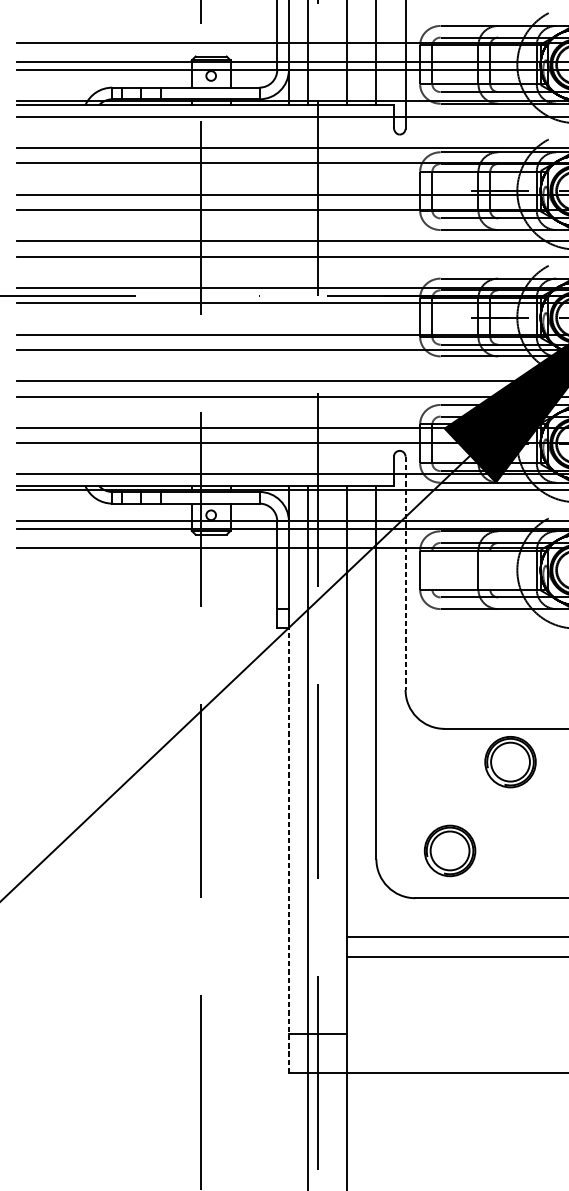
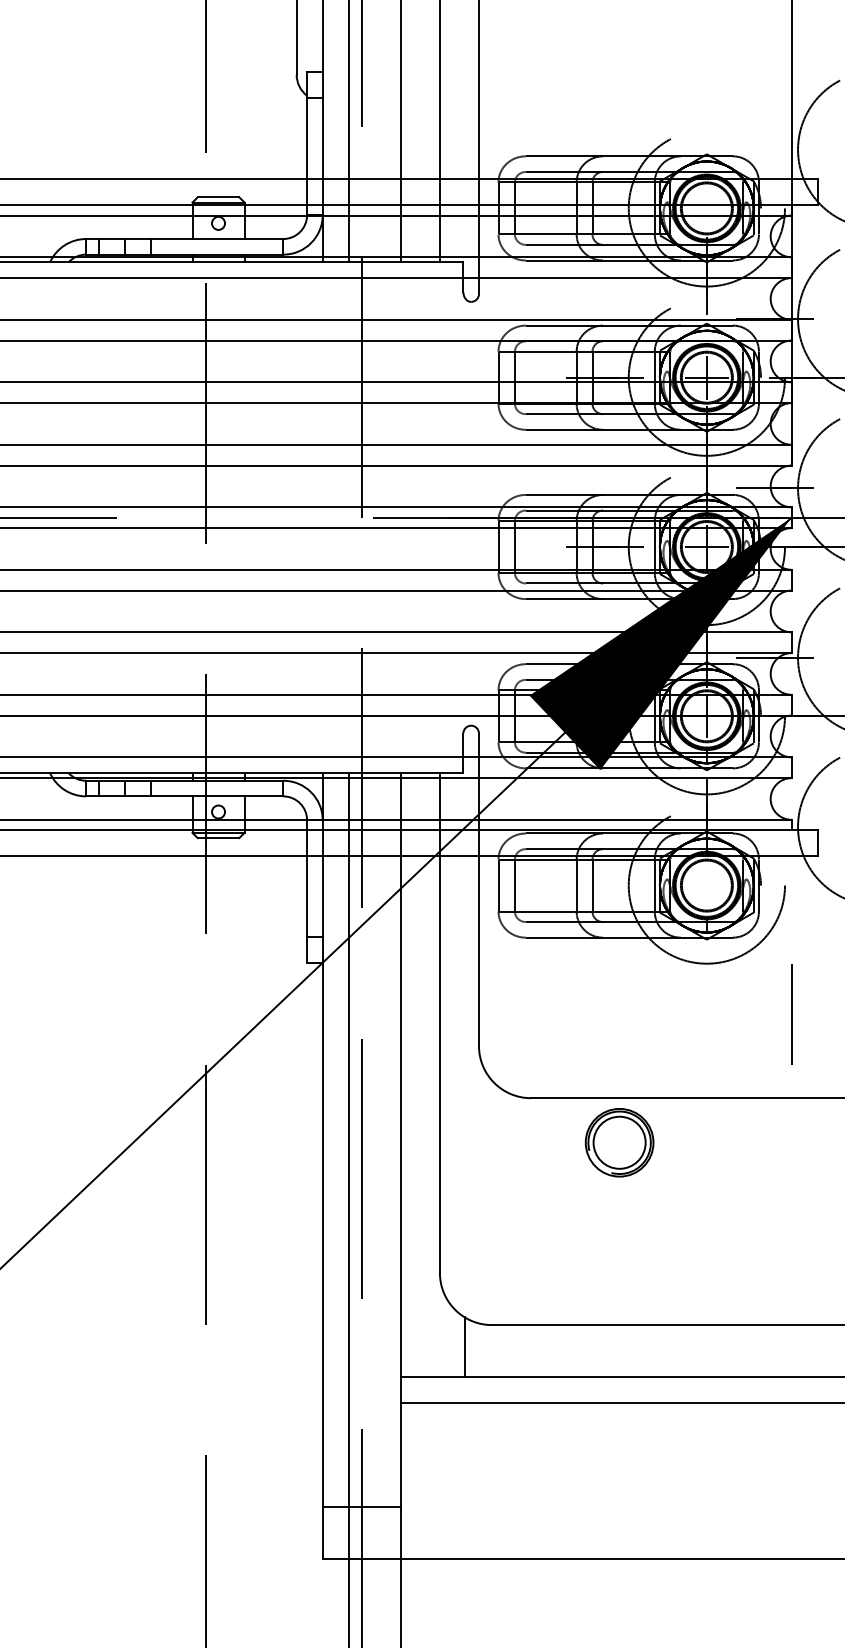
line: (432, 570) -> (514, 885), added
line: (490, 570) -> (592, 885), added
line: (405, 573) -> (478, 890), dashed -> solid
line: (288, 849) -> (322, 1260), dashed -> solid
part: (449, 850) -> (538, 1261), removed
line: (394, 914) -> (464, 1347), added

